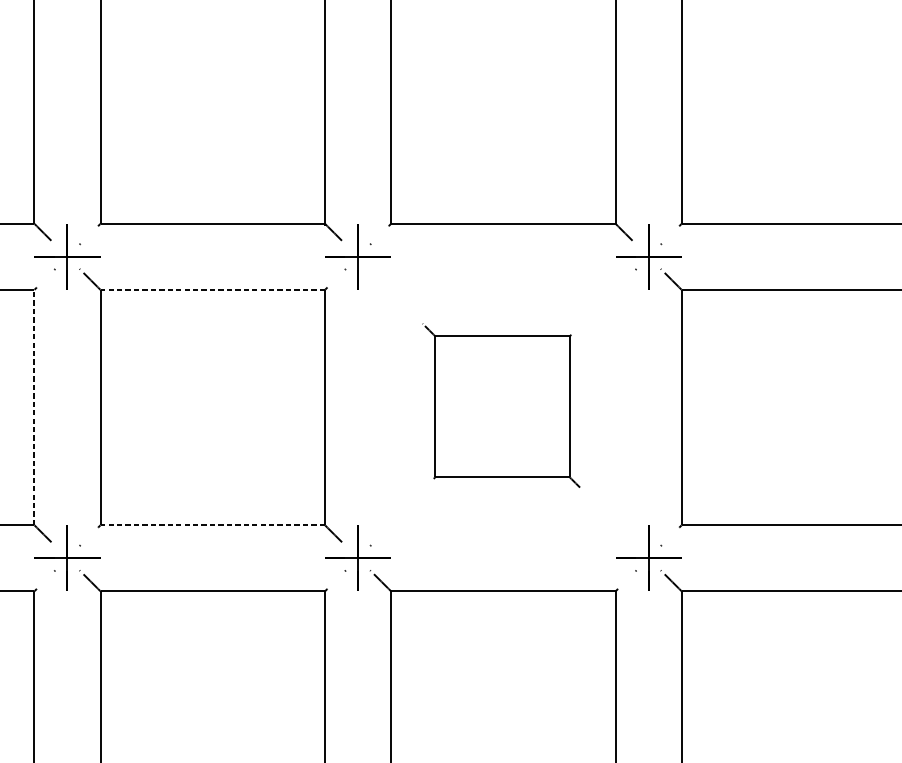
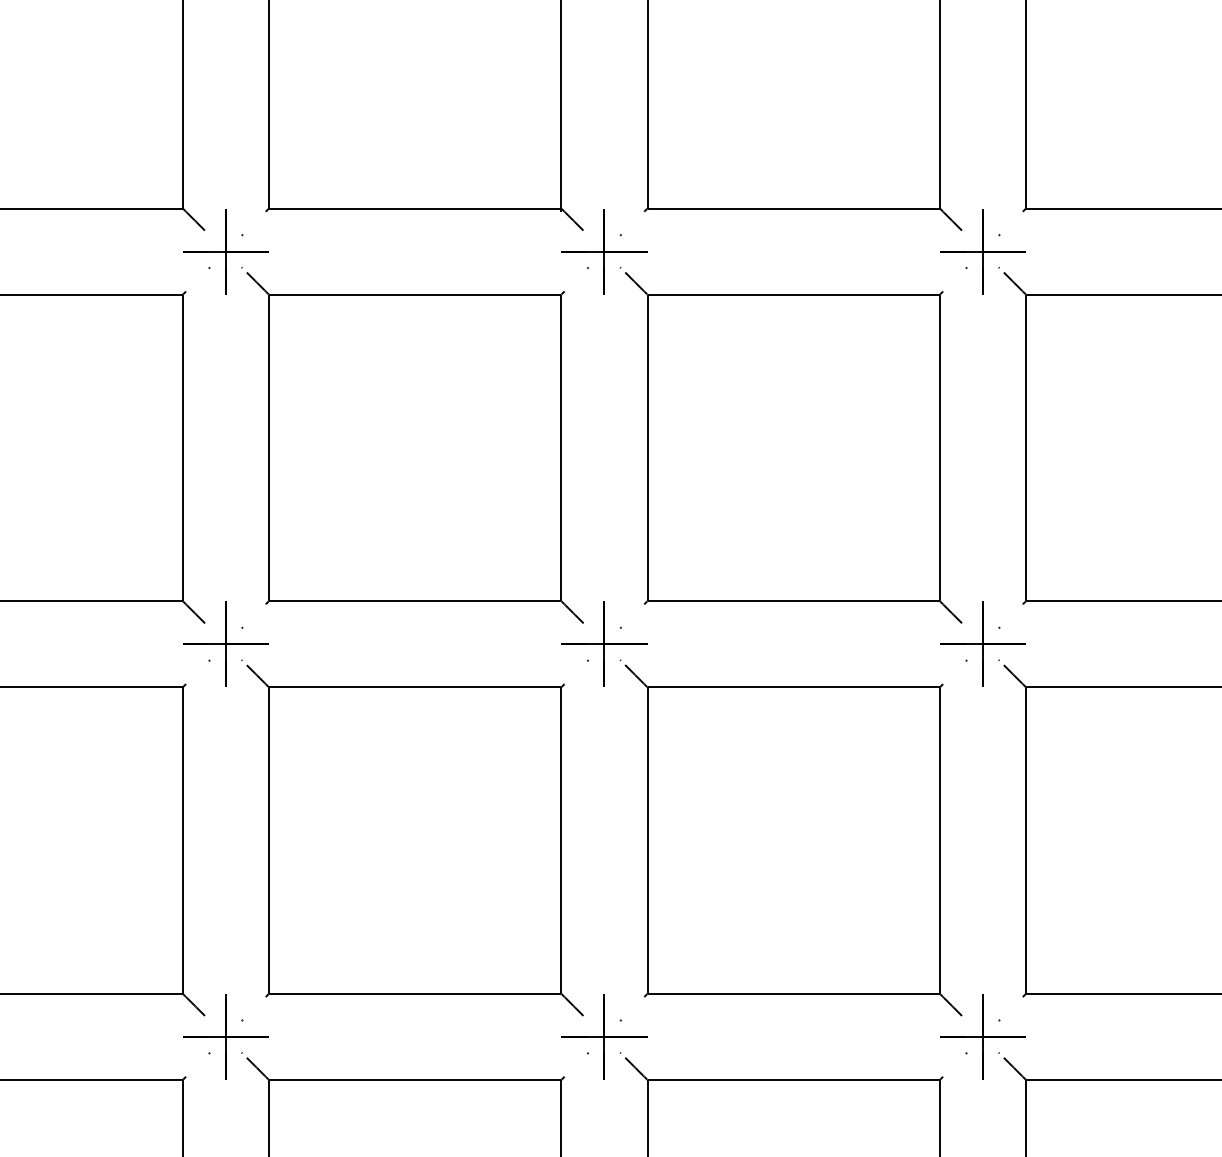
line: (212, 289) -> (414, 294), dashed -> solid
part: (500, 405) -> (790, 445), size x1.67
line: (34, 407) -> (182, 447), dashed -> solid
line: (212, 525) -> (414, 601), dashed -> solid

